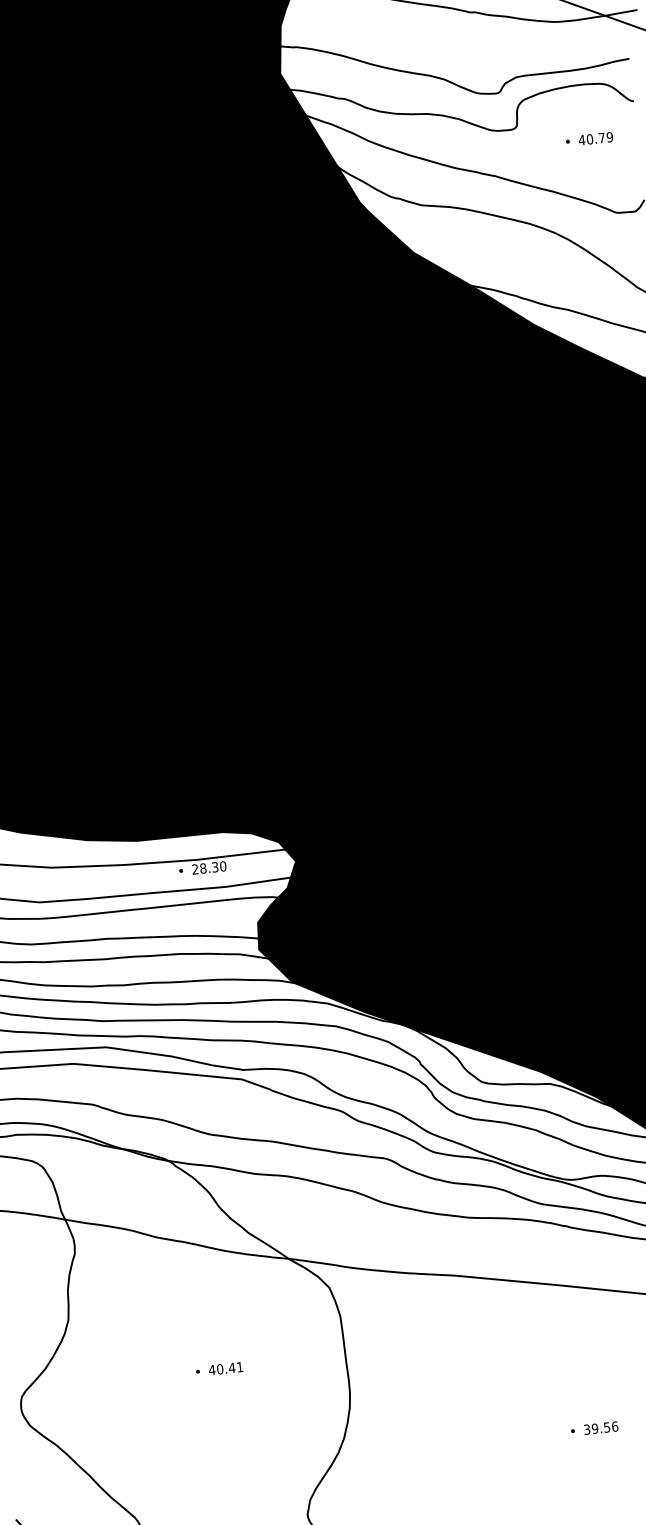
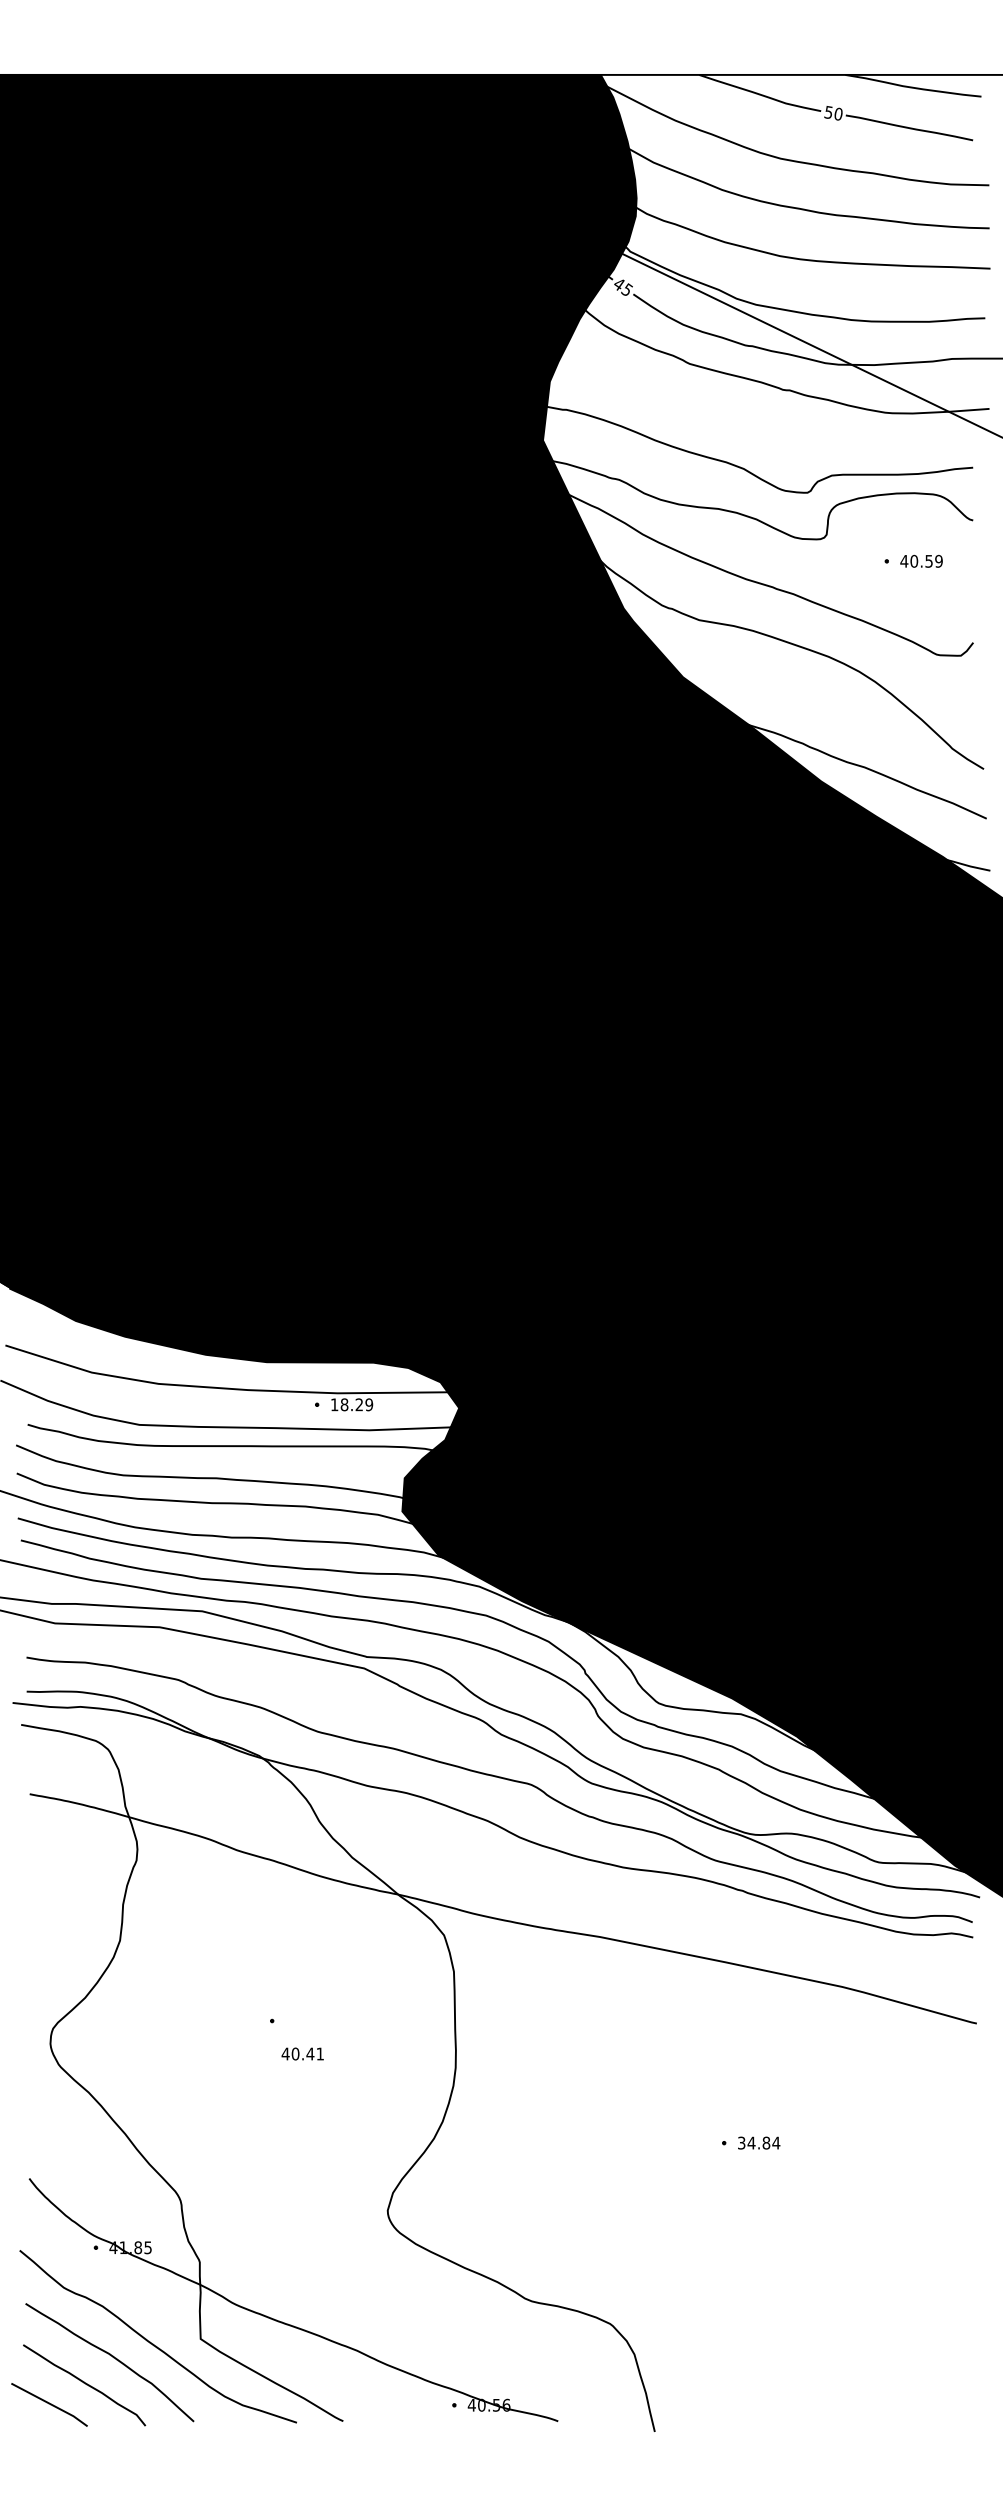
text: (601, 138) -> (928, 561), 40.79 -> 40.59
text: (209, 867) -> (352, 1404), 28.30 -> 18.29
text: (225, 1368) -> (302, 2053), moved
text: (604, 1427) -> (763, 2142), 39.56 -> 34.84

